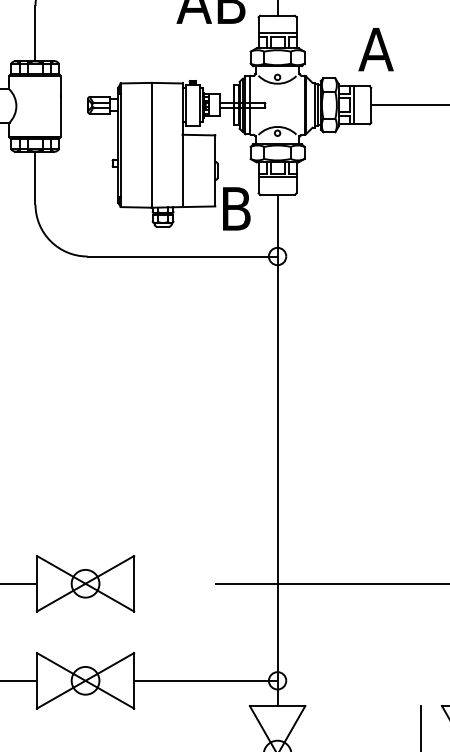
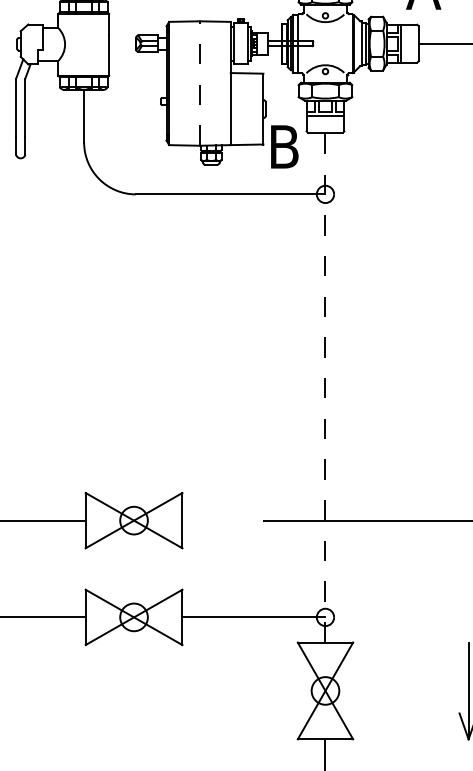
line: (151, 145) -> (199, 83), solid -> dashed
line: (277, 450) -> (325, 387), solid -> dashed

